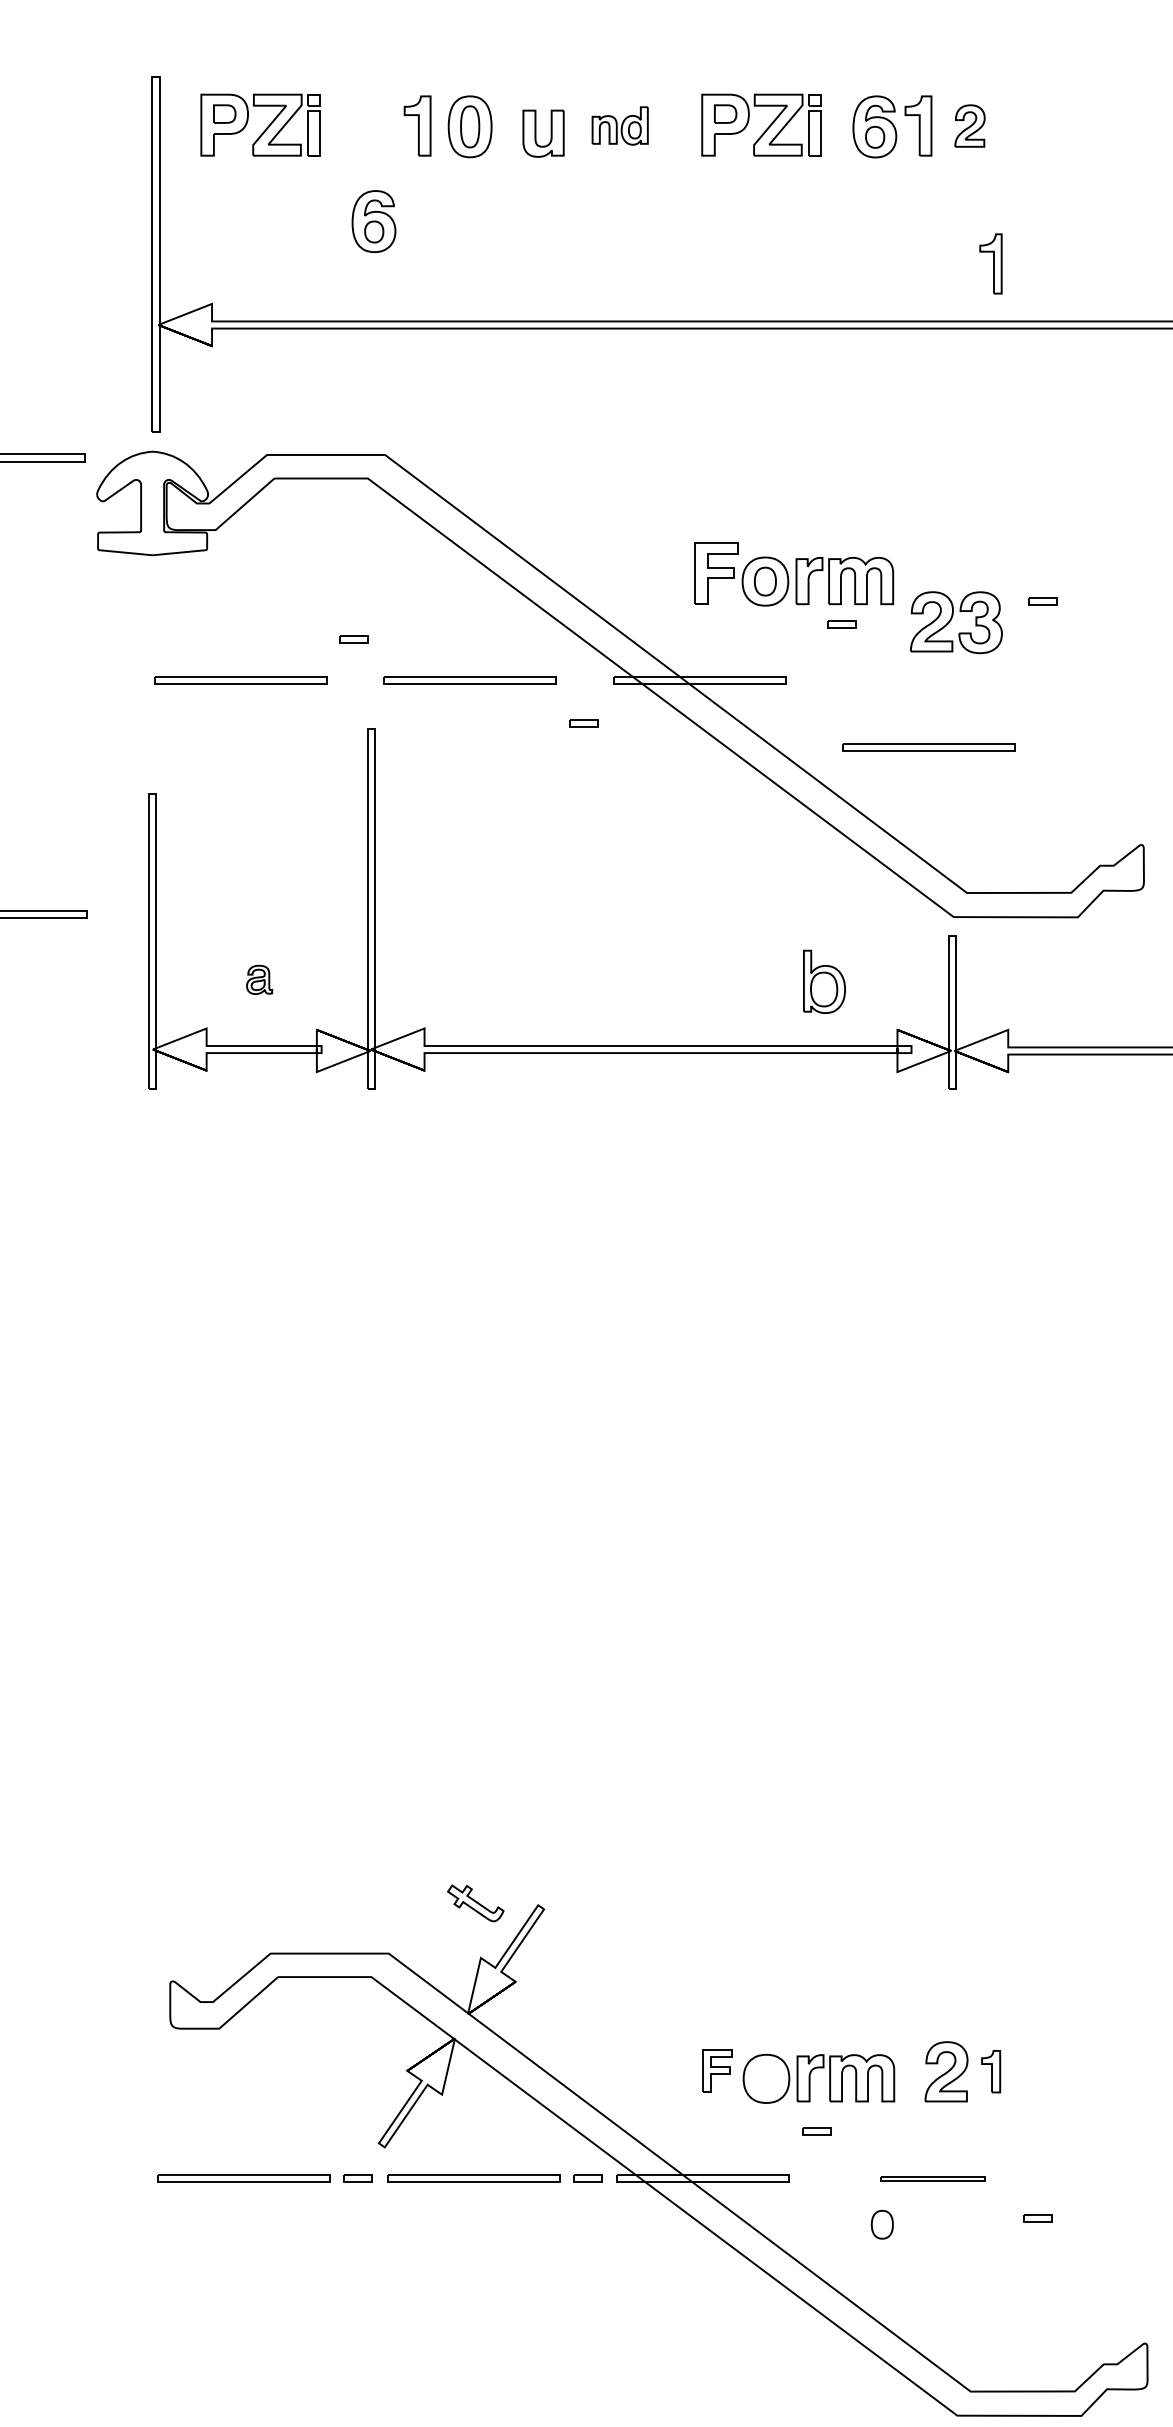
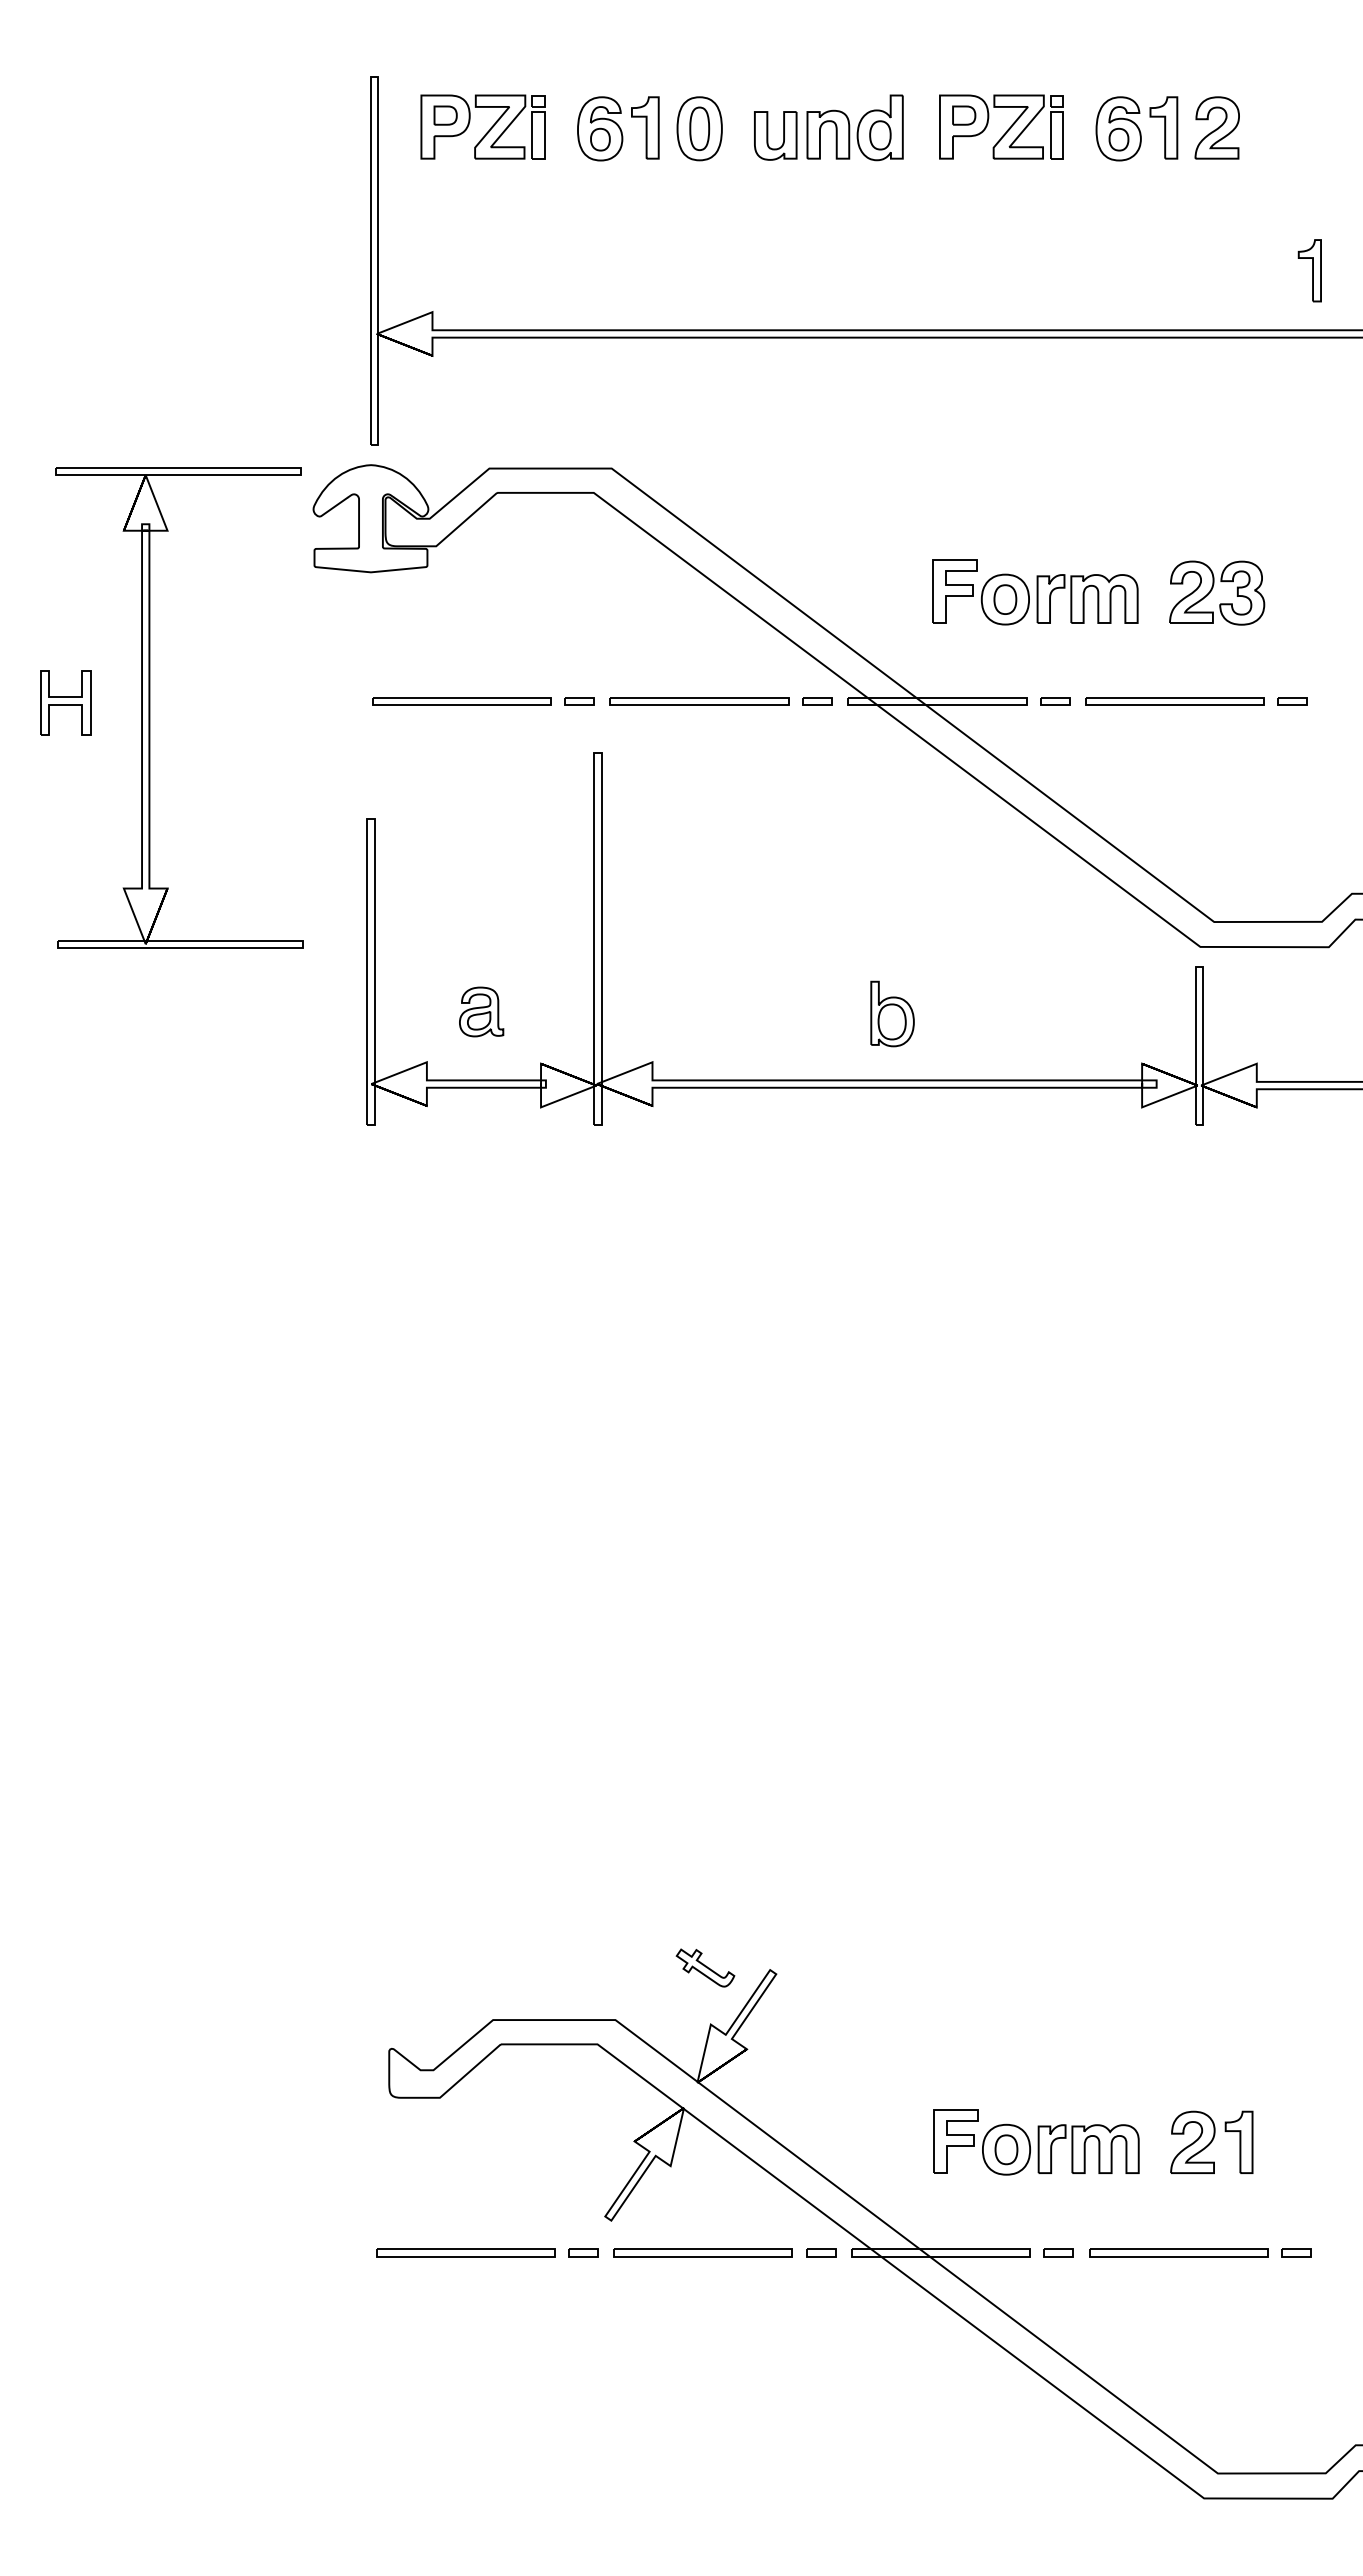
part: (619, 125) -> (854, 127), size x1.67
part: (969, 125) -> (1216, 127), size x1.43
part: (374, 221) -> (600, 128), moved
part: (990, 263) -> (1309, 270), moved
part: (1042, 601) -> (1292, 701), moved
part: (956, 622) -> (1217, 592), moved
part: (842, 623) -> (1055, 701), moved
part: (354, 639) -> (579, 701), moved
part: (583, 723) -> (817, 701), moved
part: (928, 747) -> (1174, 701), moved
part: (259, 979) -> (481, 1011), size x1.67
part: (824, 981) -> (892, 1013), moved
part: (717, 2070) -> (955, 2141), size x1.43
part: (990, 2070) -> (1238, 2141), size x1.43
part: (816, 2130) -> (1058, 2252), moved
part: (932, 2178) -> (1178, 2252), size x1.67
part: (1037, 2217) -> (1296, 2252), moved
part: (882, 2224) -> (1006, 2149), moved

